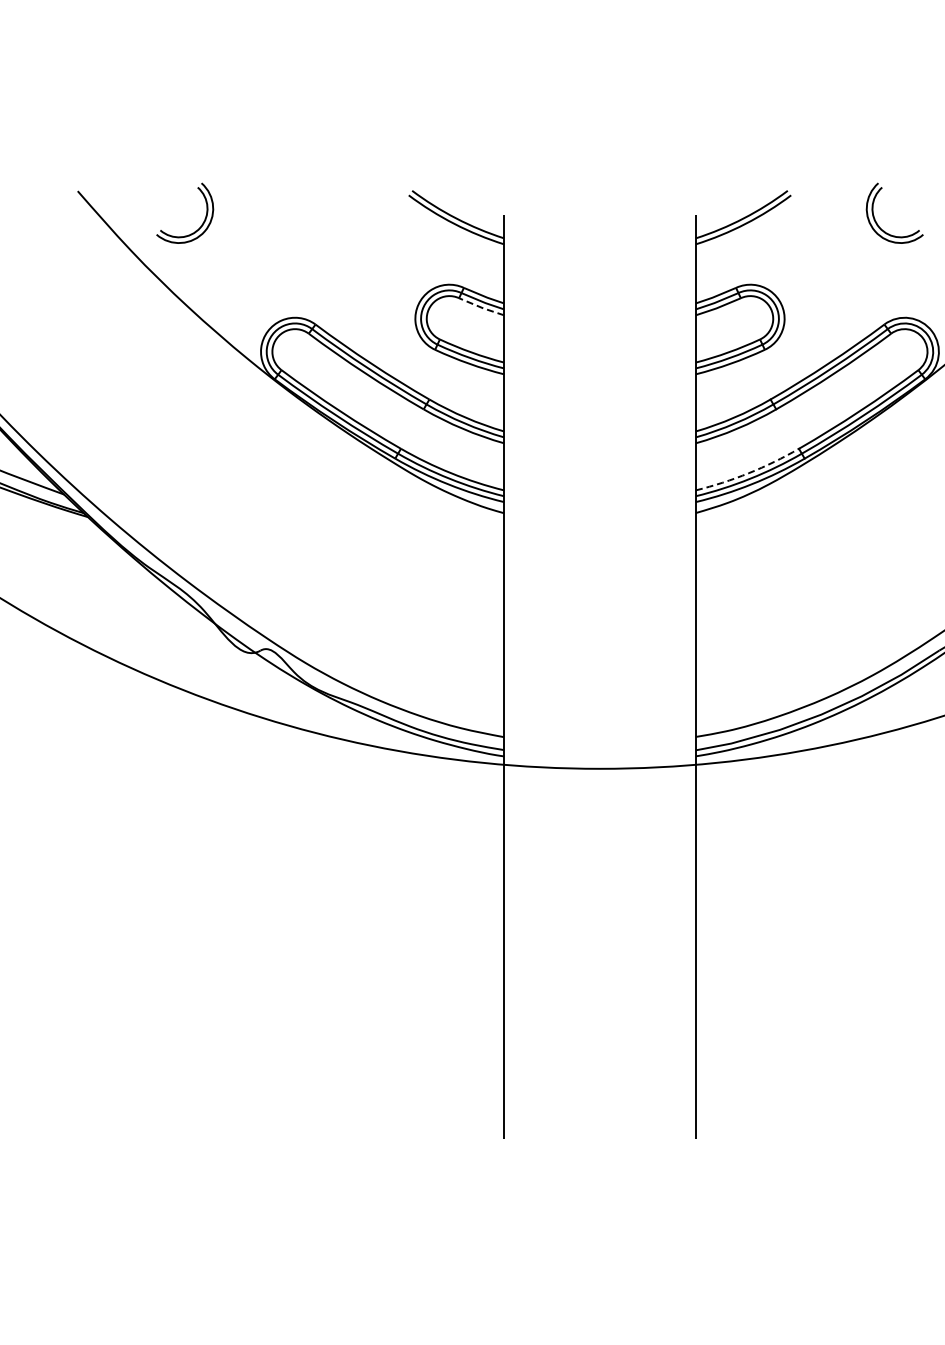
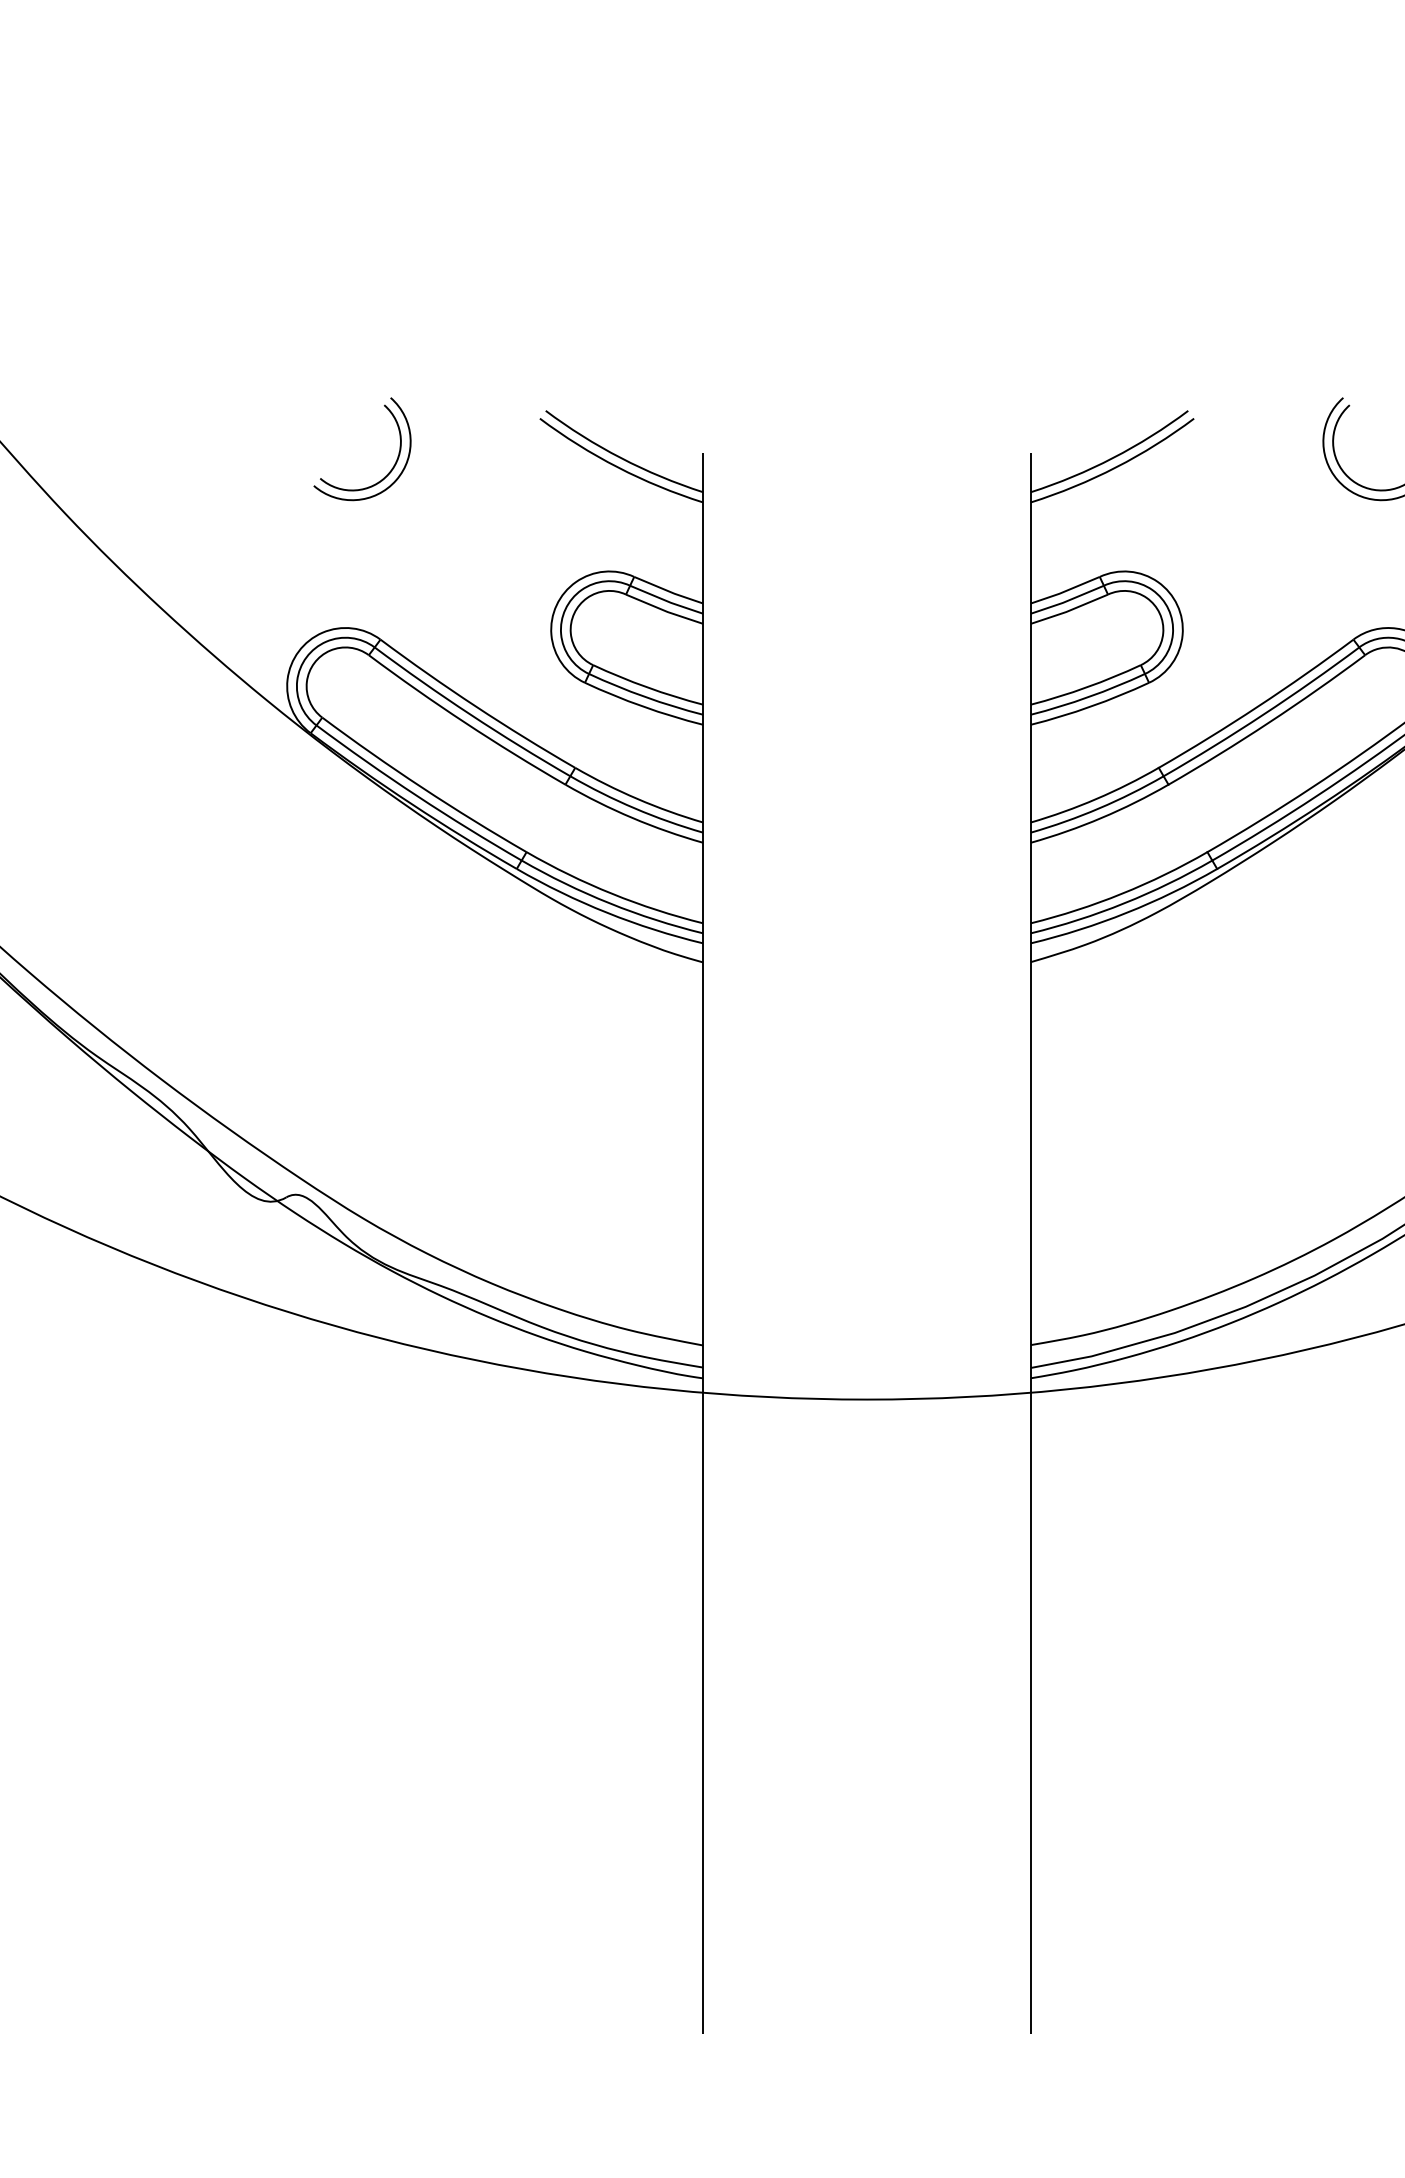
part: (202, 222) -> (392, 465), moved
line: (481, 307) -> (664, 610), dashed -> solid
arc: (748, 473) -> (1121, 894), dashed -> solid

